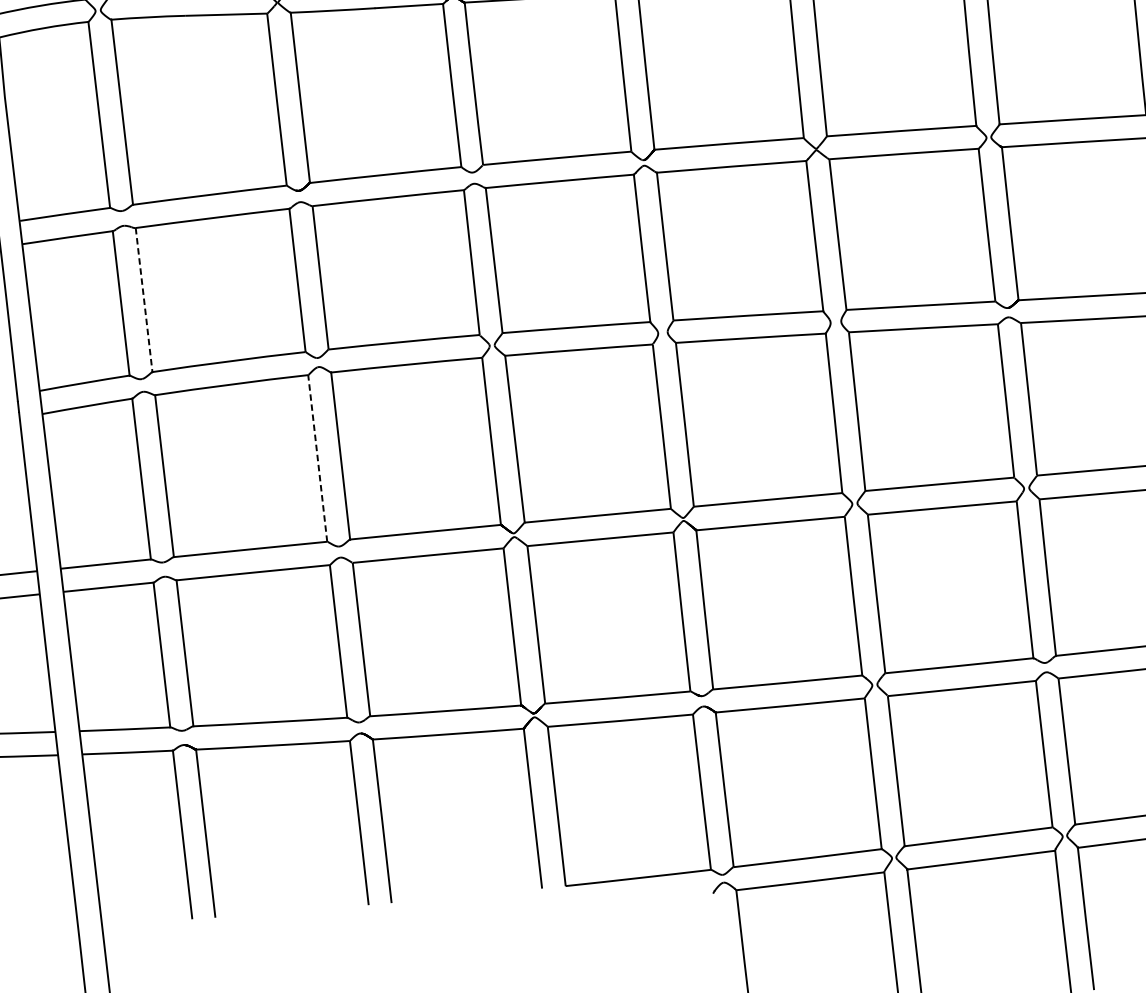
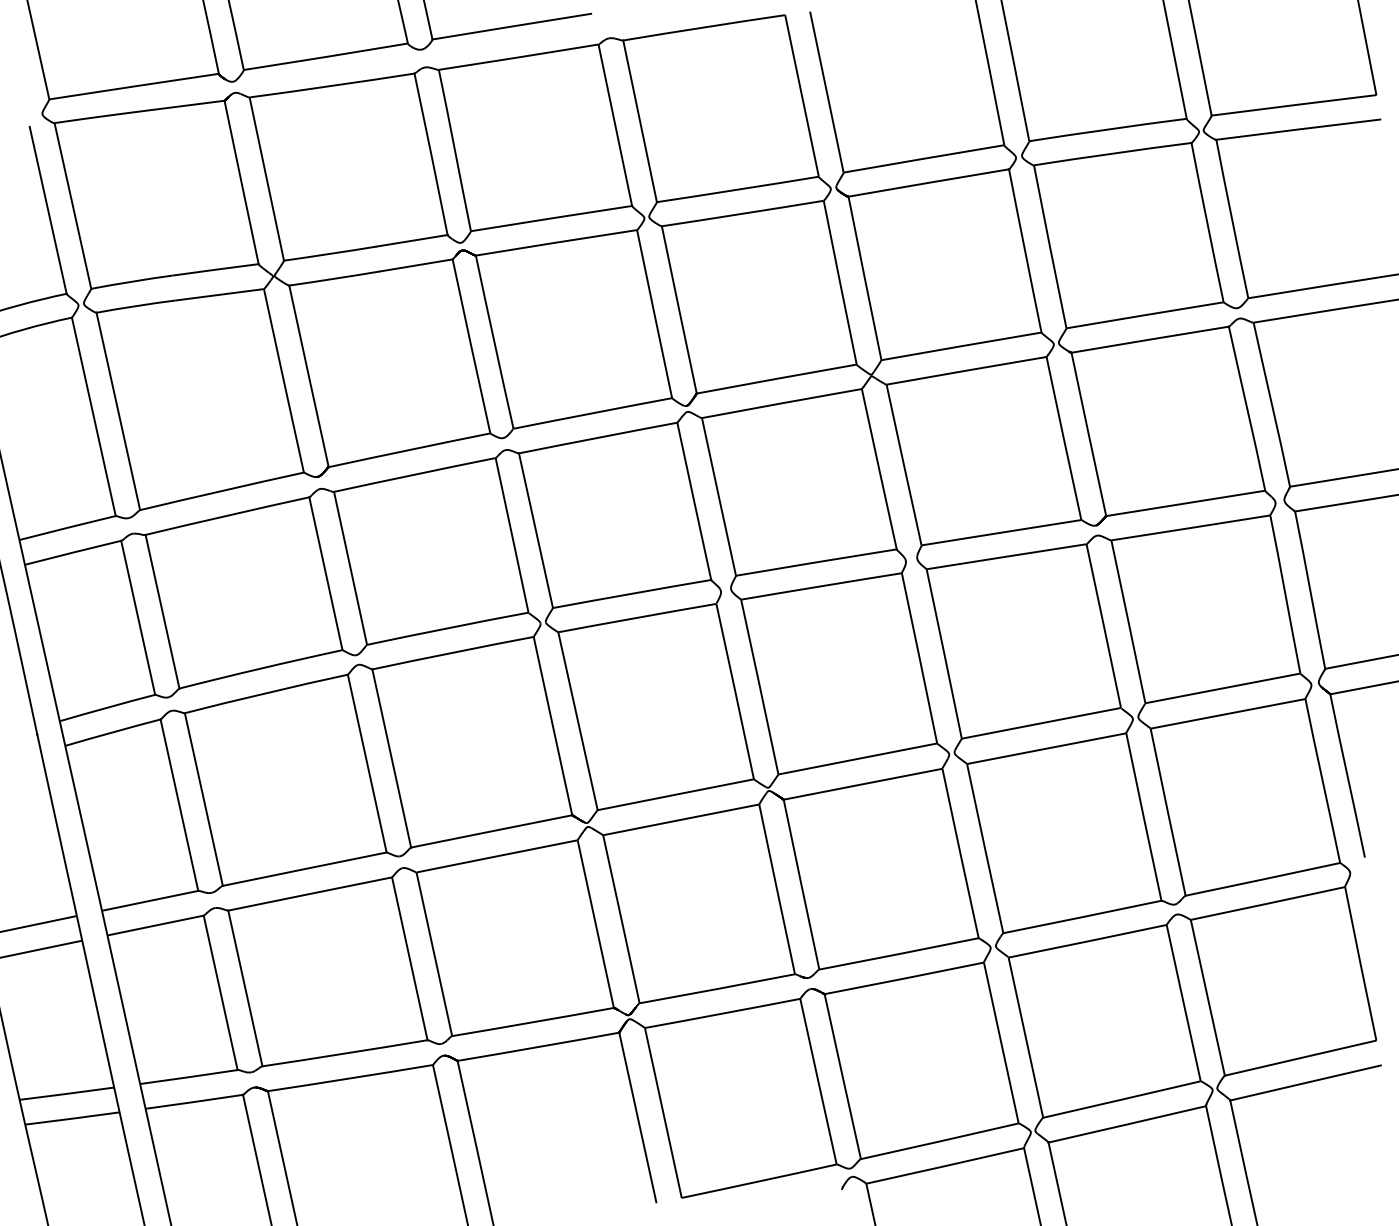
line: (144, 299) -> (162, 611), dashed -> solid
line: (317, 458) -> (367, 763), dashed -> solid

